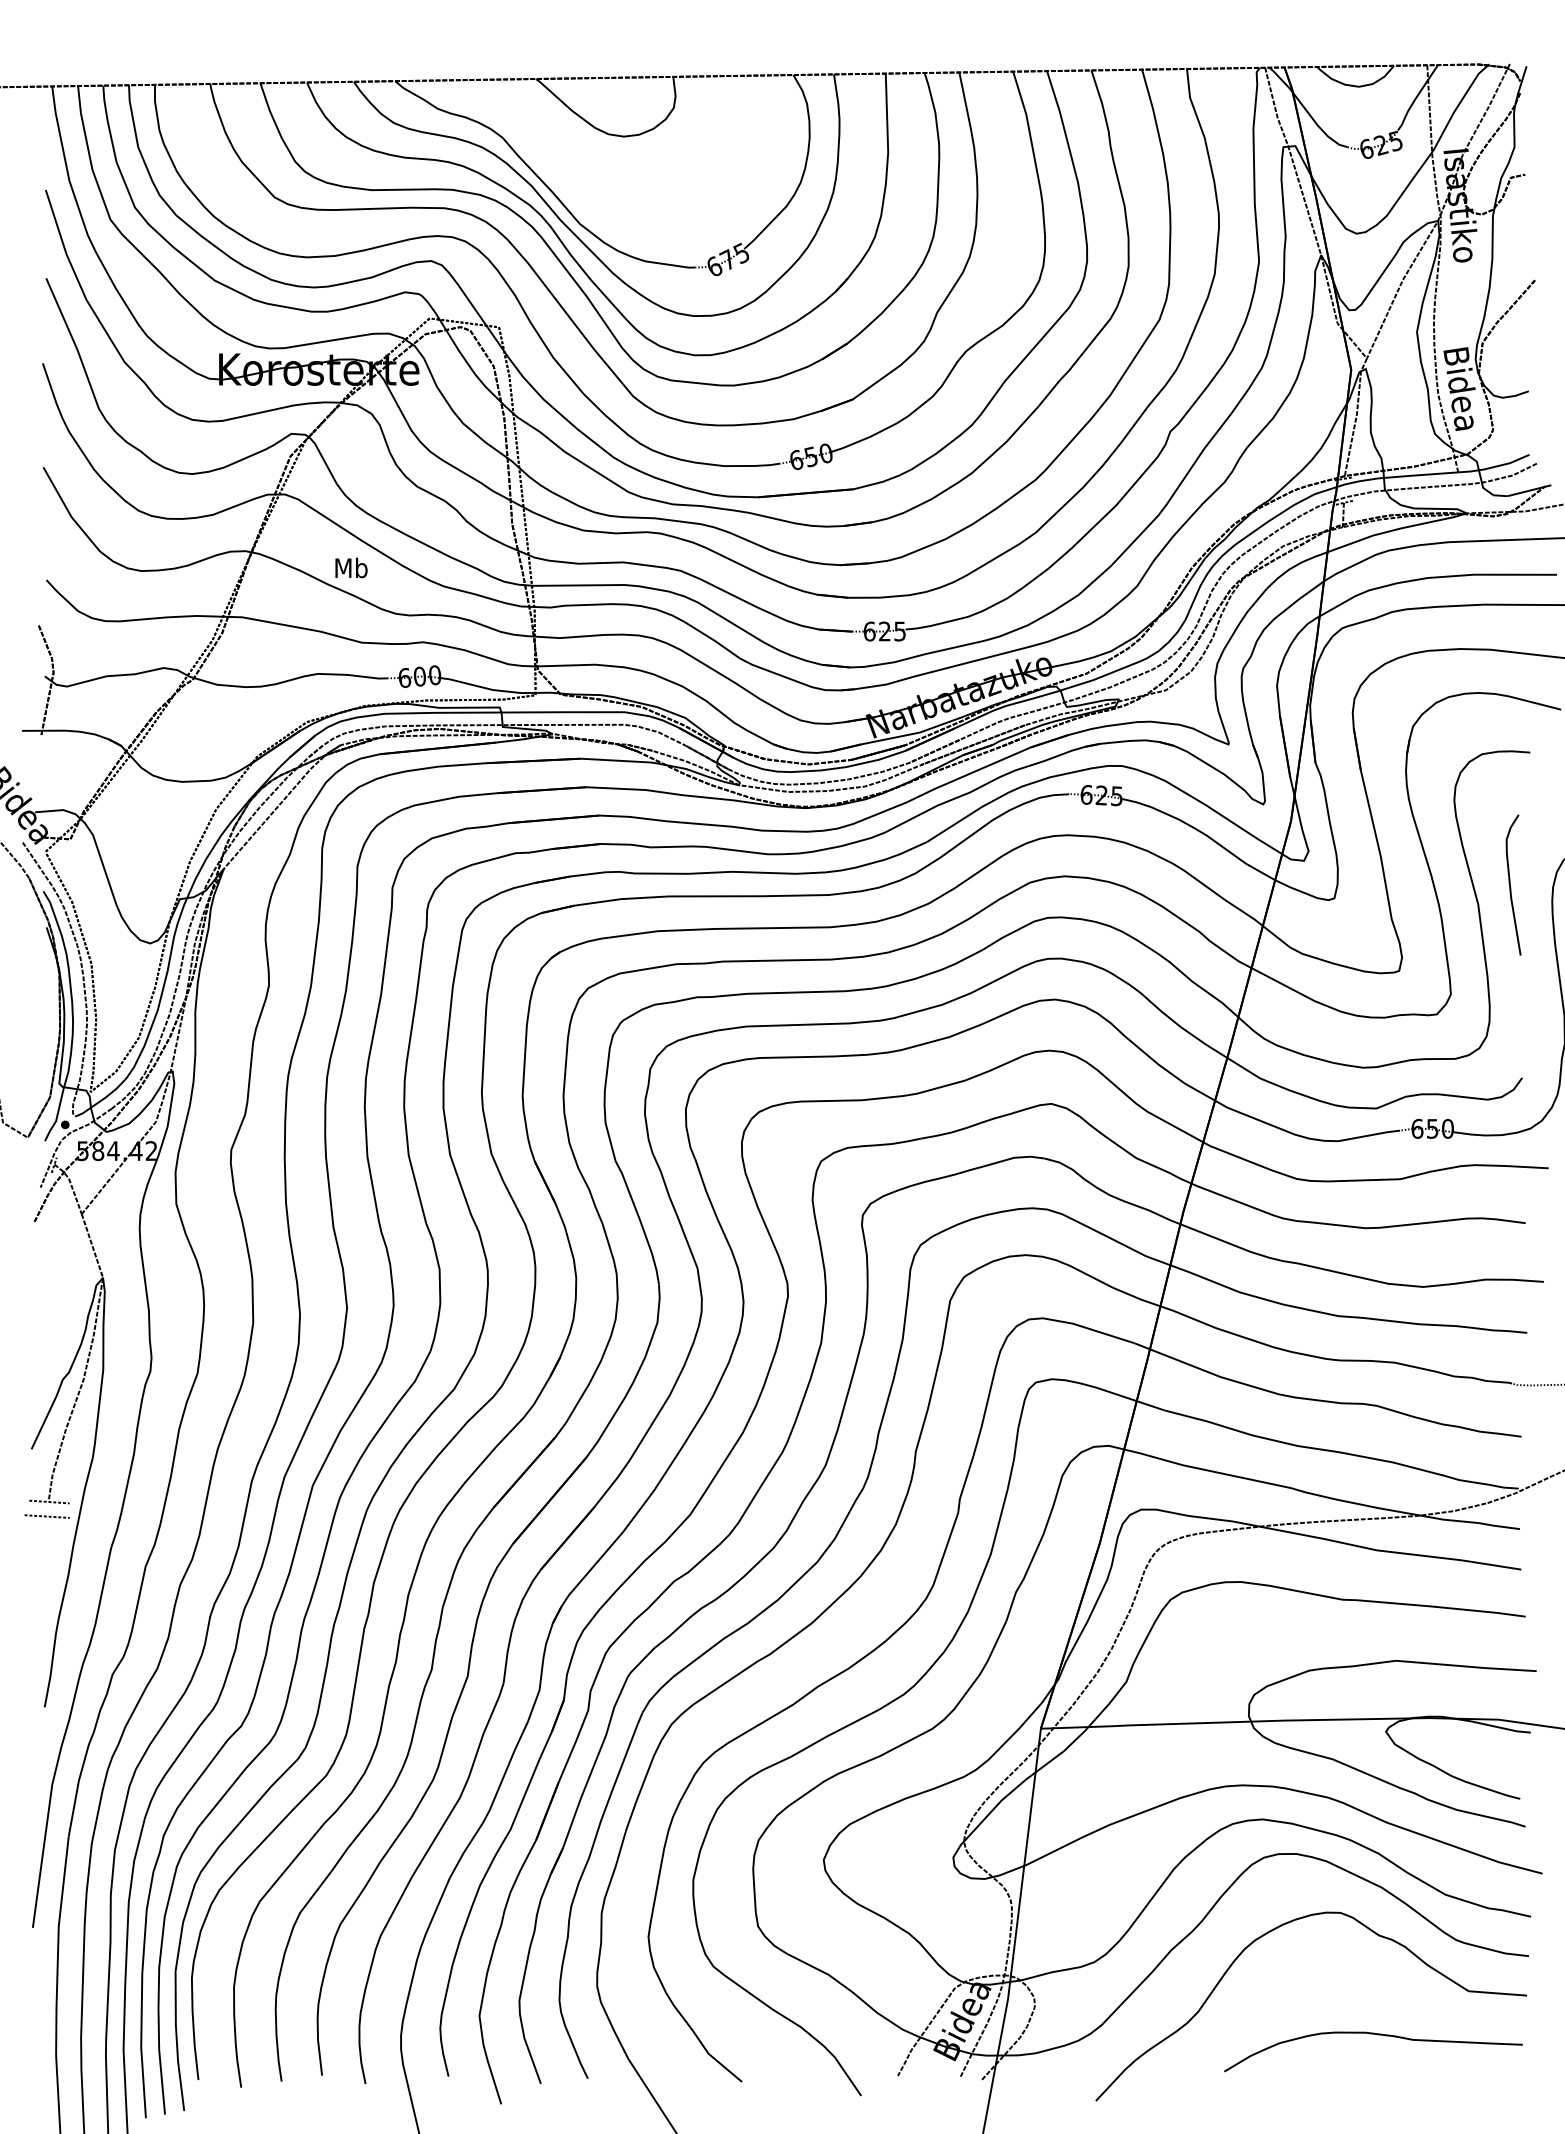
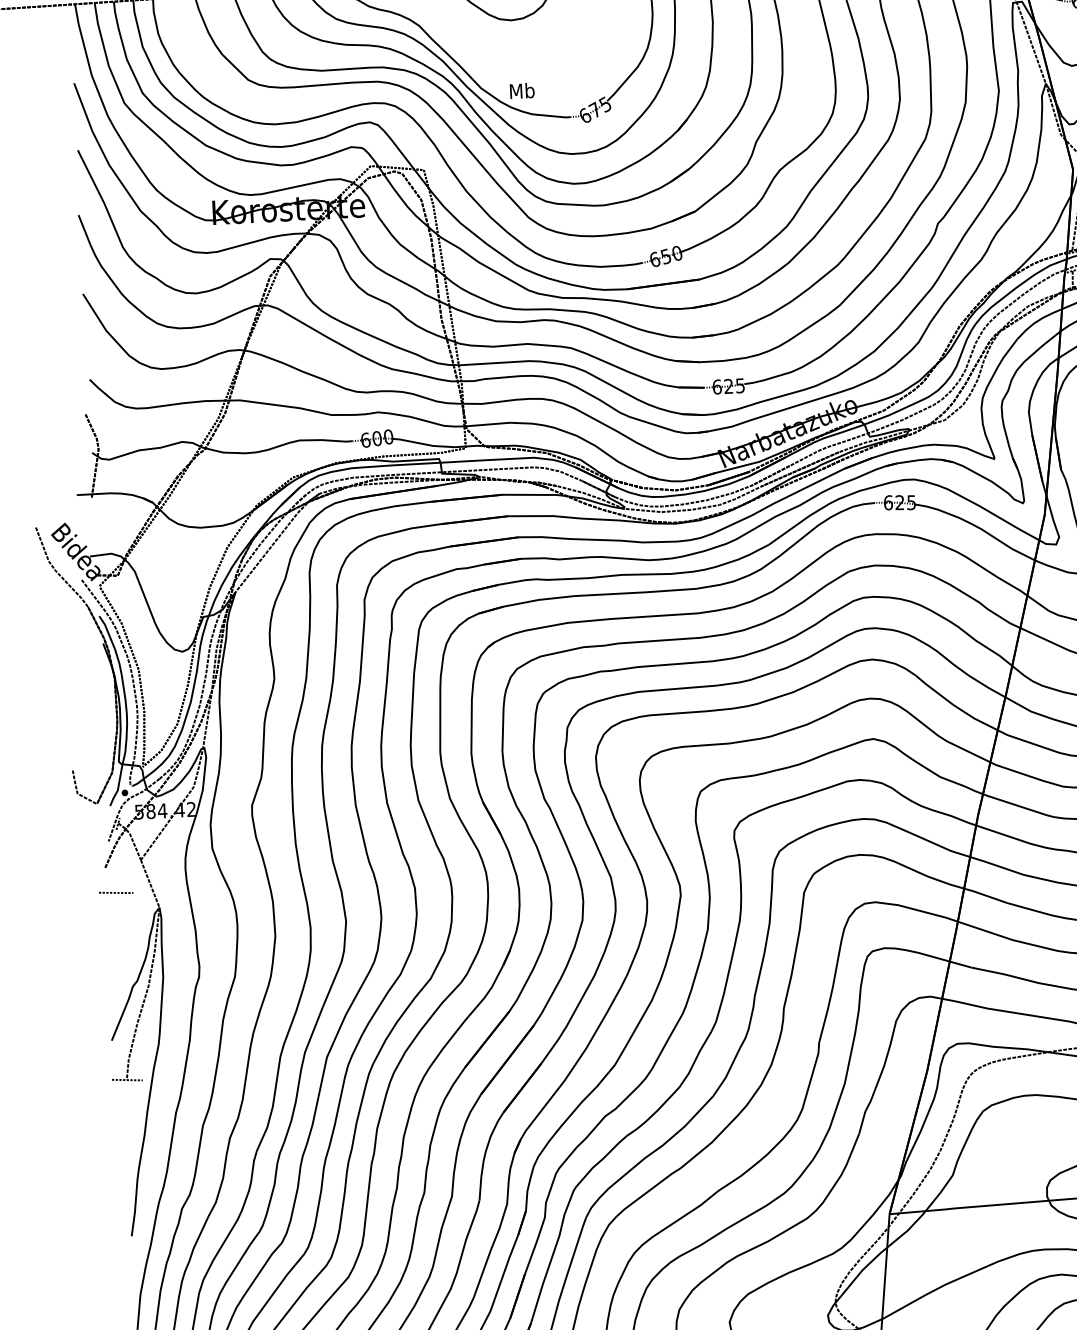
text: (351, 567) -> (522, 90), moved
line: (46, 1516) -> (115, 892), moved

